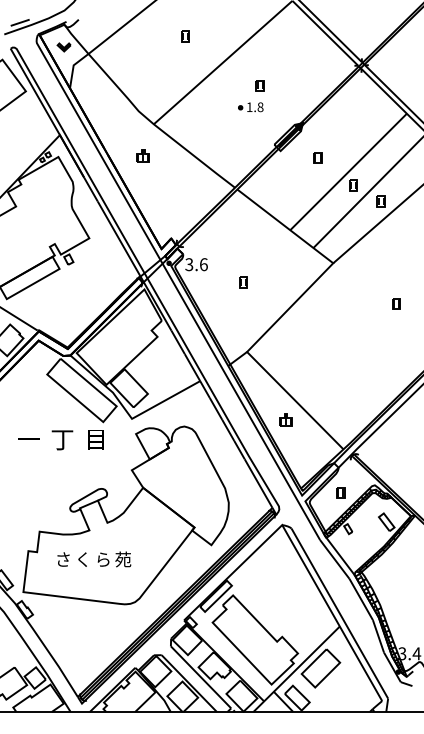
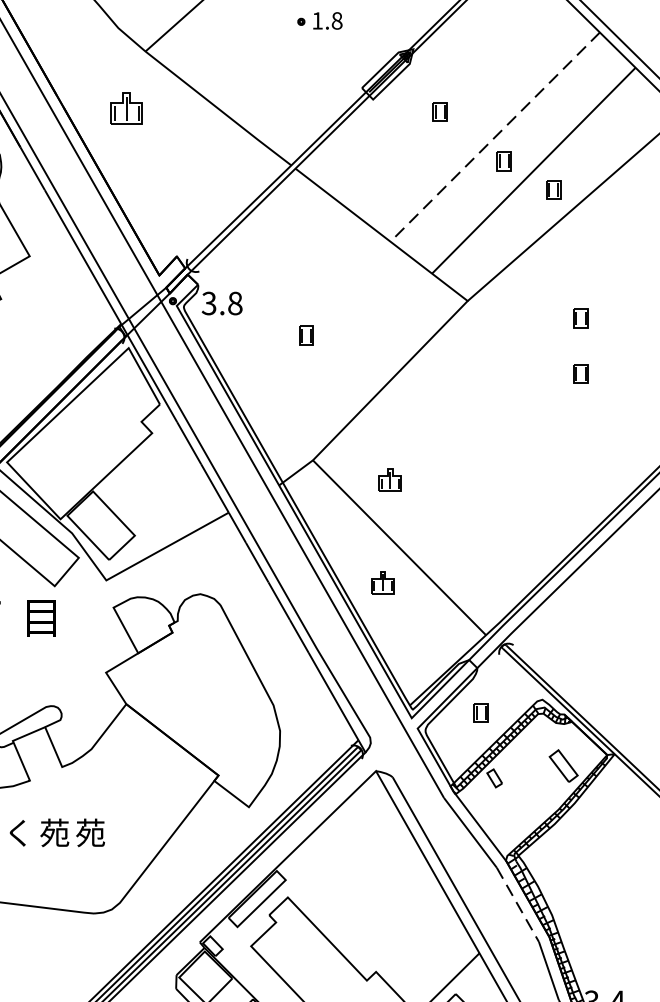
part: (142, 155) -> (125, 107), size x1.4
line: (348, 172) -> (495, 138), solid -> dashed
text: (203, 264) -> (234, 303), 3.6 -> 3.8
part: (396, 272) -> (581, 317), added
part: (289, 362) -> (389, 479), added
text: (103, 559) -> (55, 832), ら -> 苑
line: (361, 599) -> (518, 904), solid -> dashed

